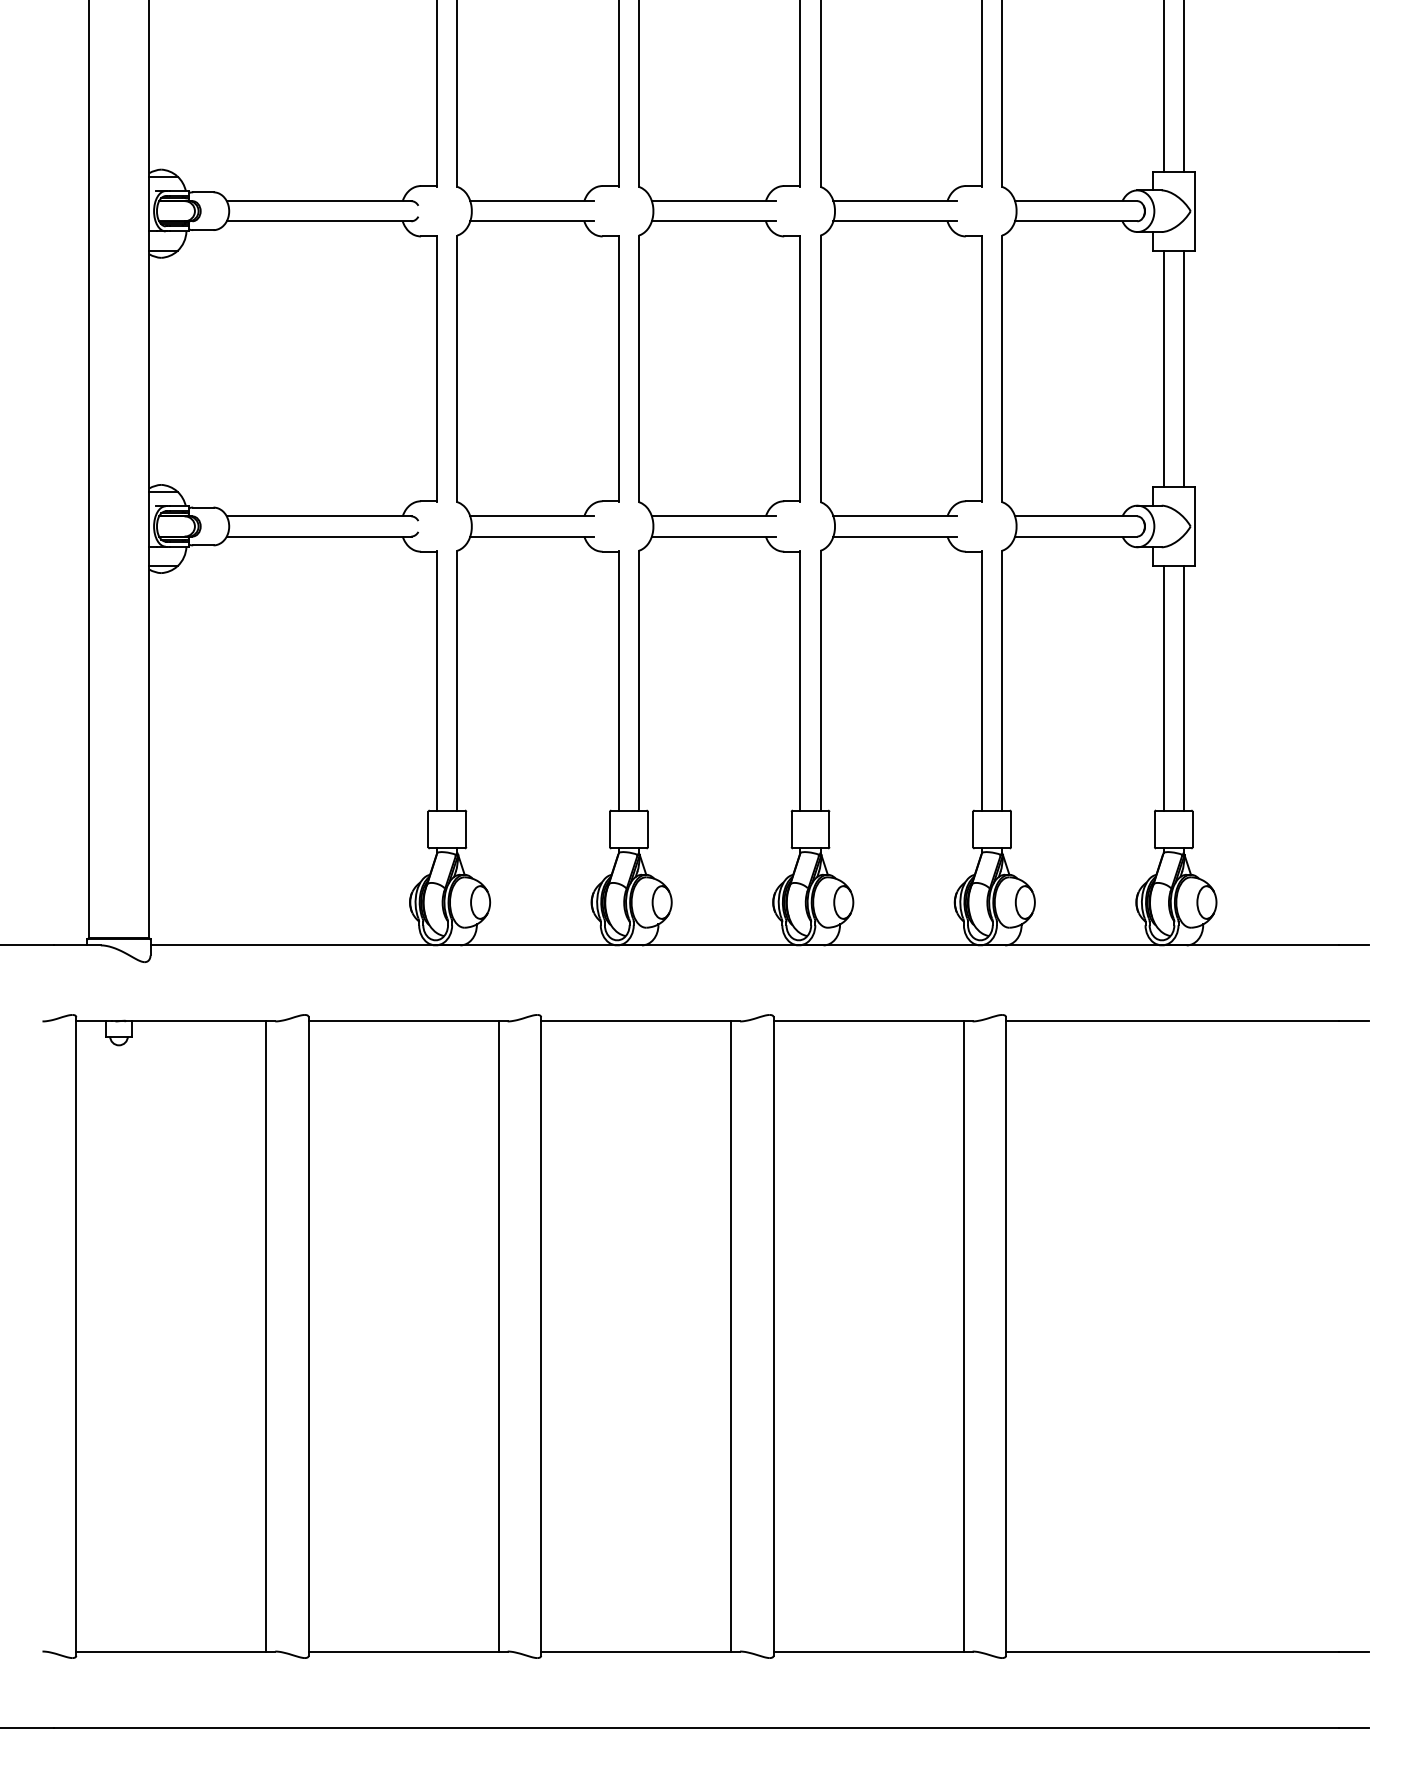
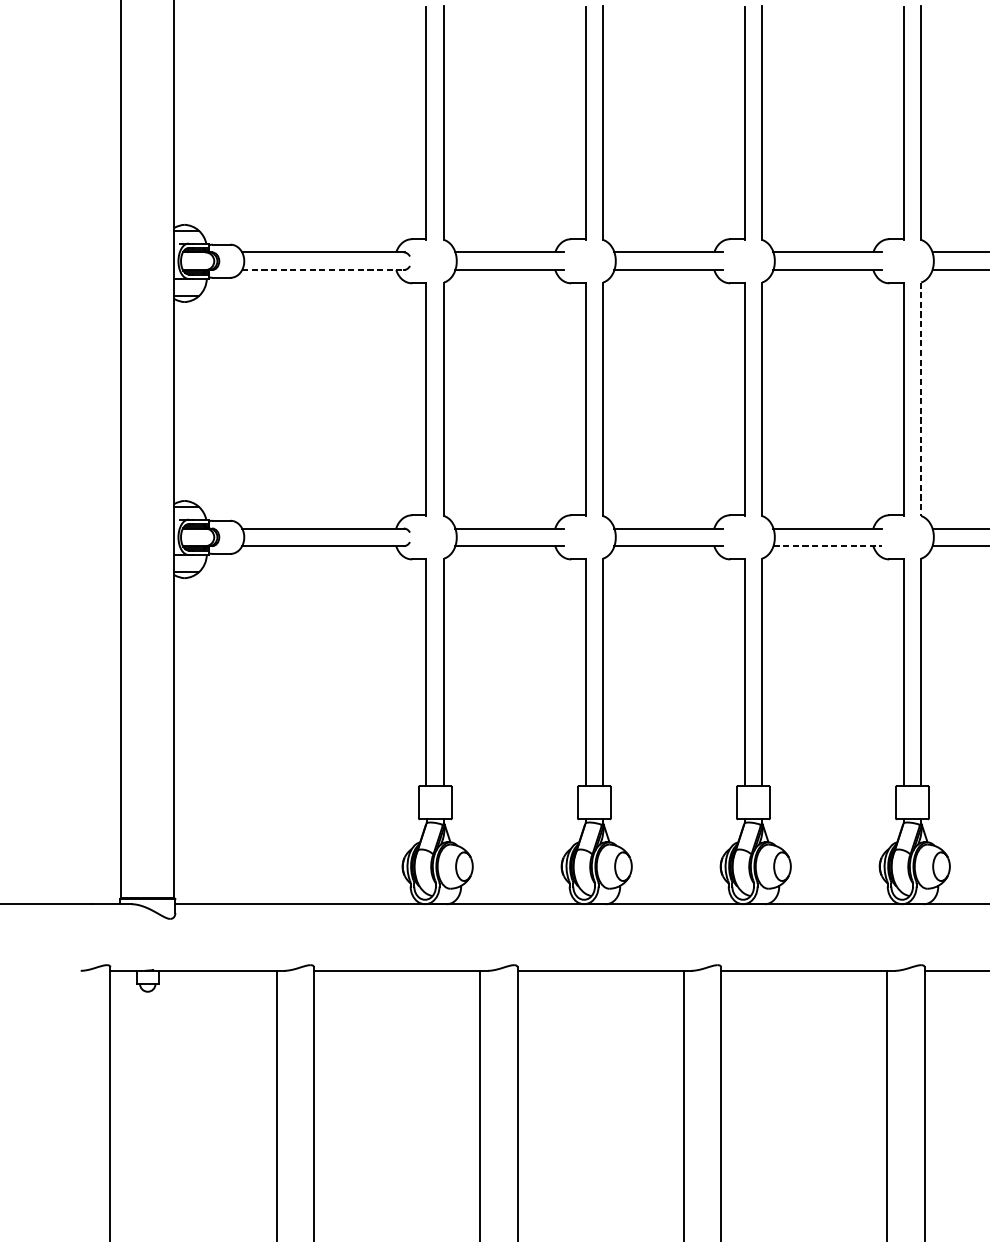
line: (319, 221) -> (323, 270), solid -> dashed
line: (1002, 369) -> (921, 399), solid -> dashed
line: (895, 536) -> (827, 546), solid -> dashed

